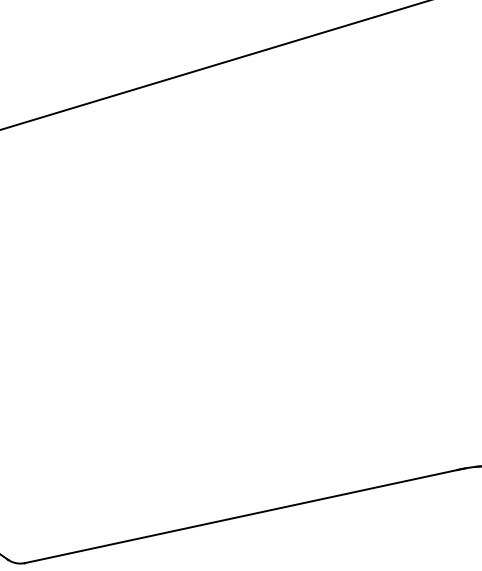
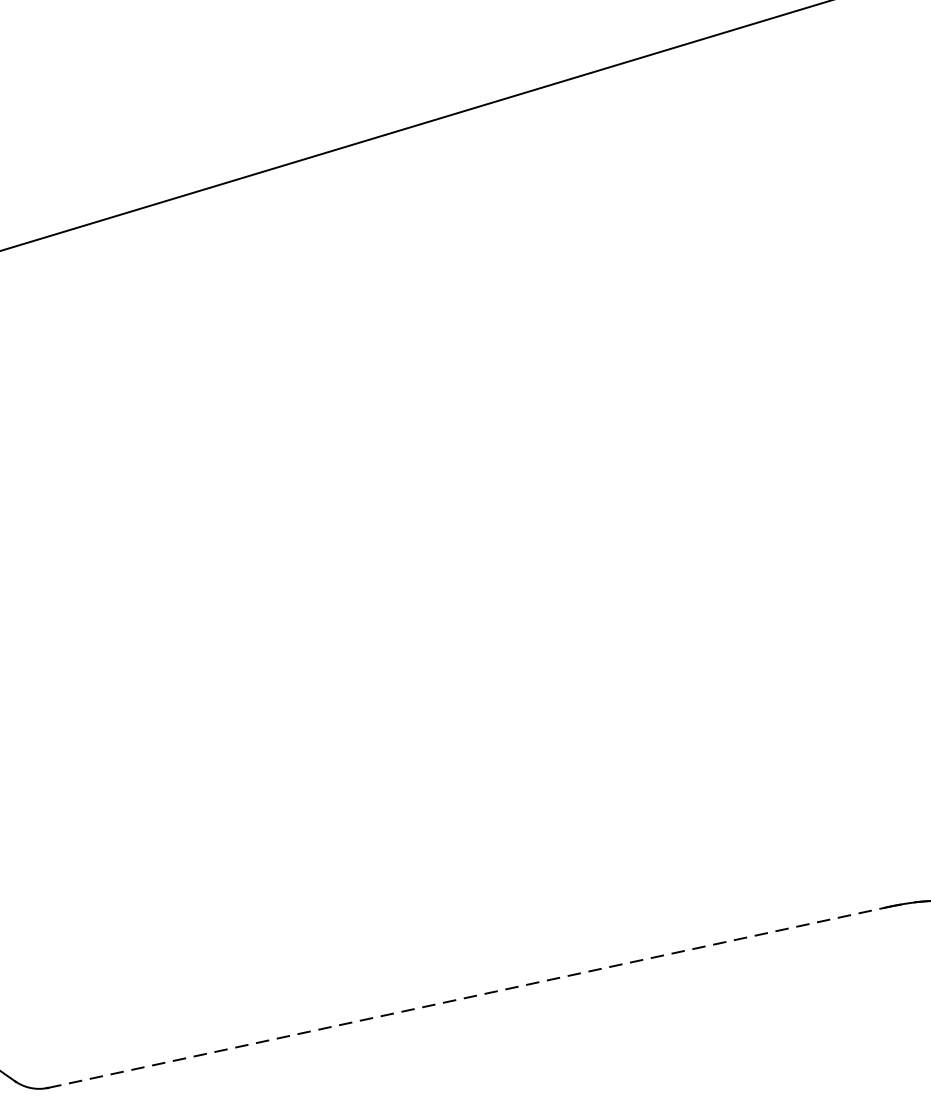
line: (240, 516) -> (464, 997), solid -> dashed

